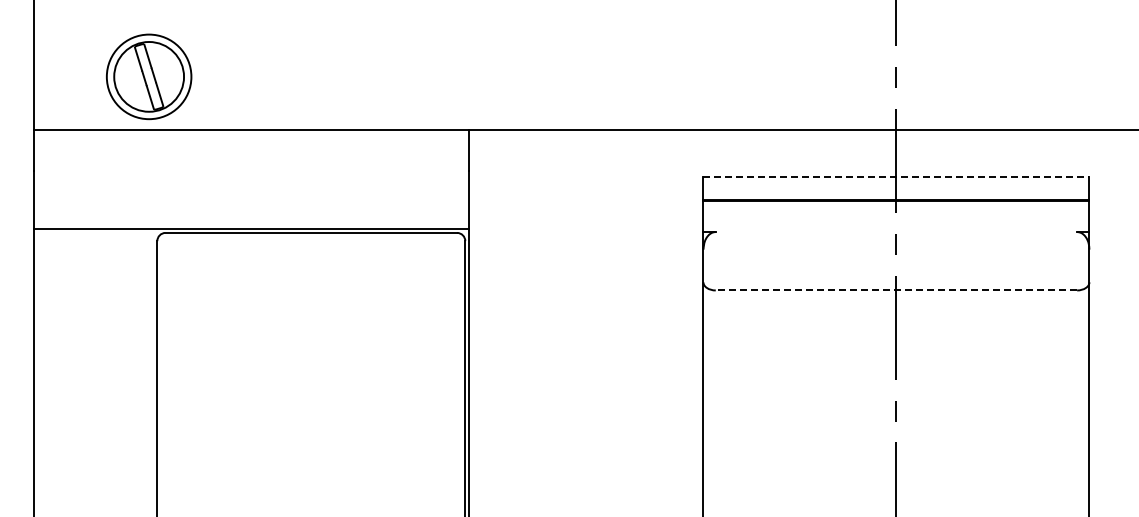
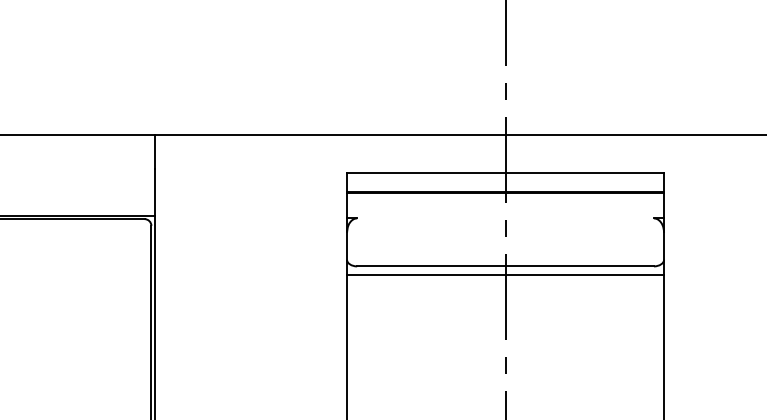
line: (896, 177) -> (505, 173), dashed -> solid
line: (896, 290) -> (505, 266), dashed -> solid
line: (896, 300) -> (505, 274), added

